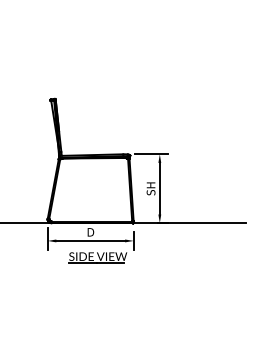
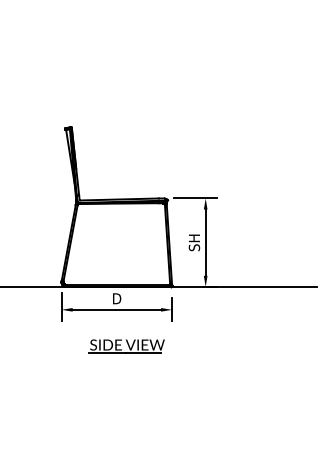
part: (97, 257) -> (126, 346), moved

